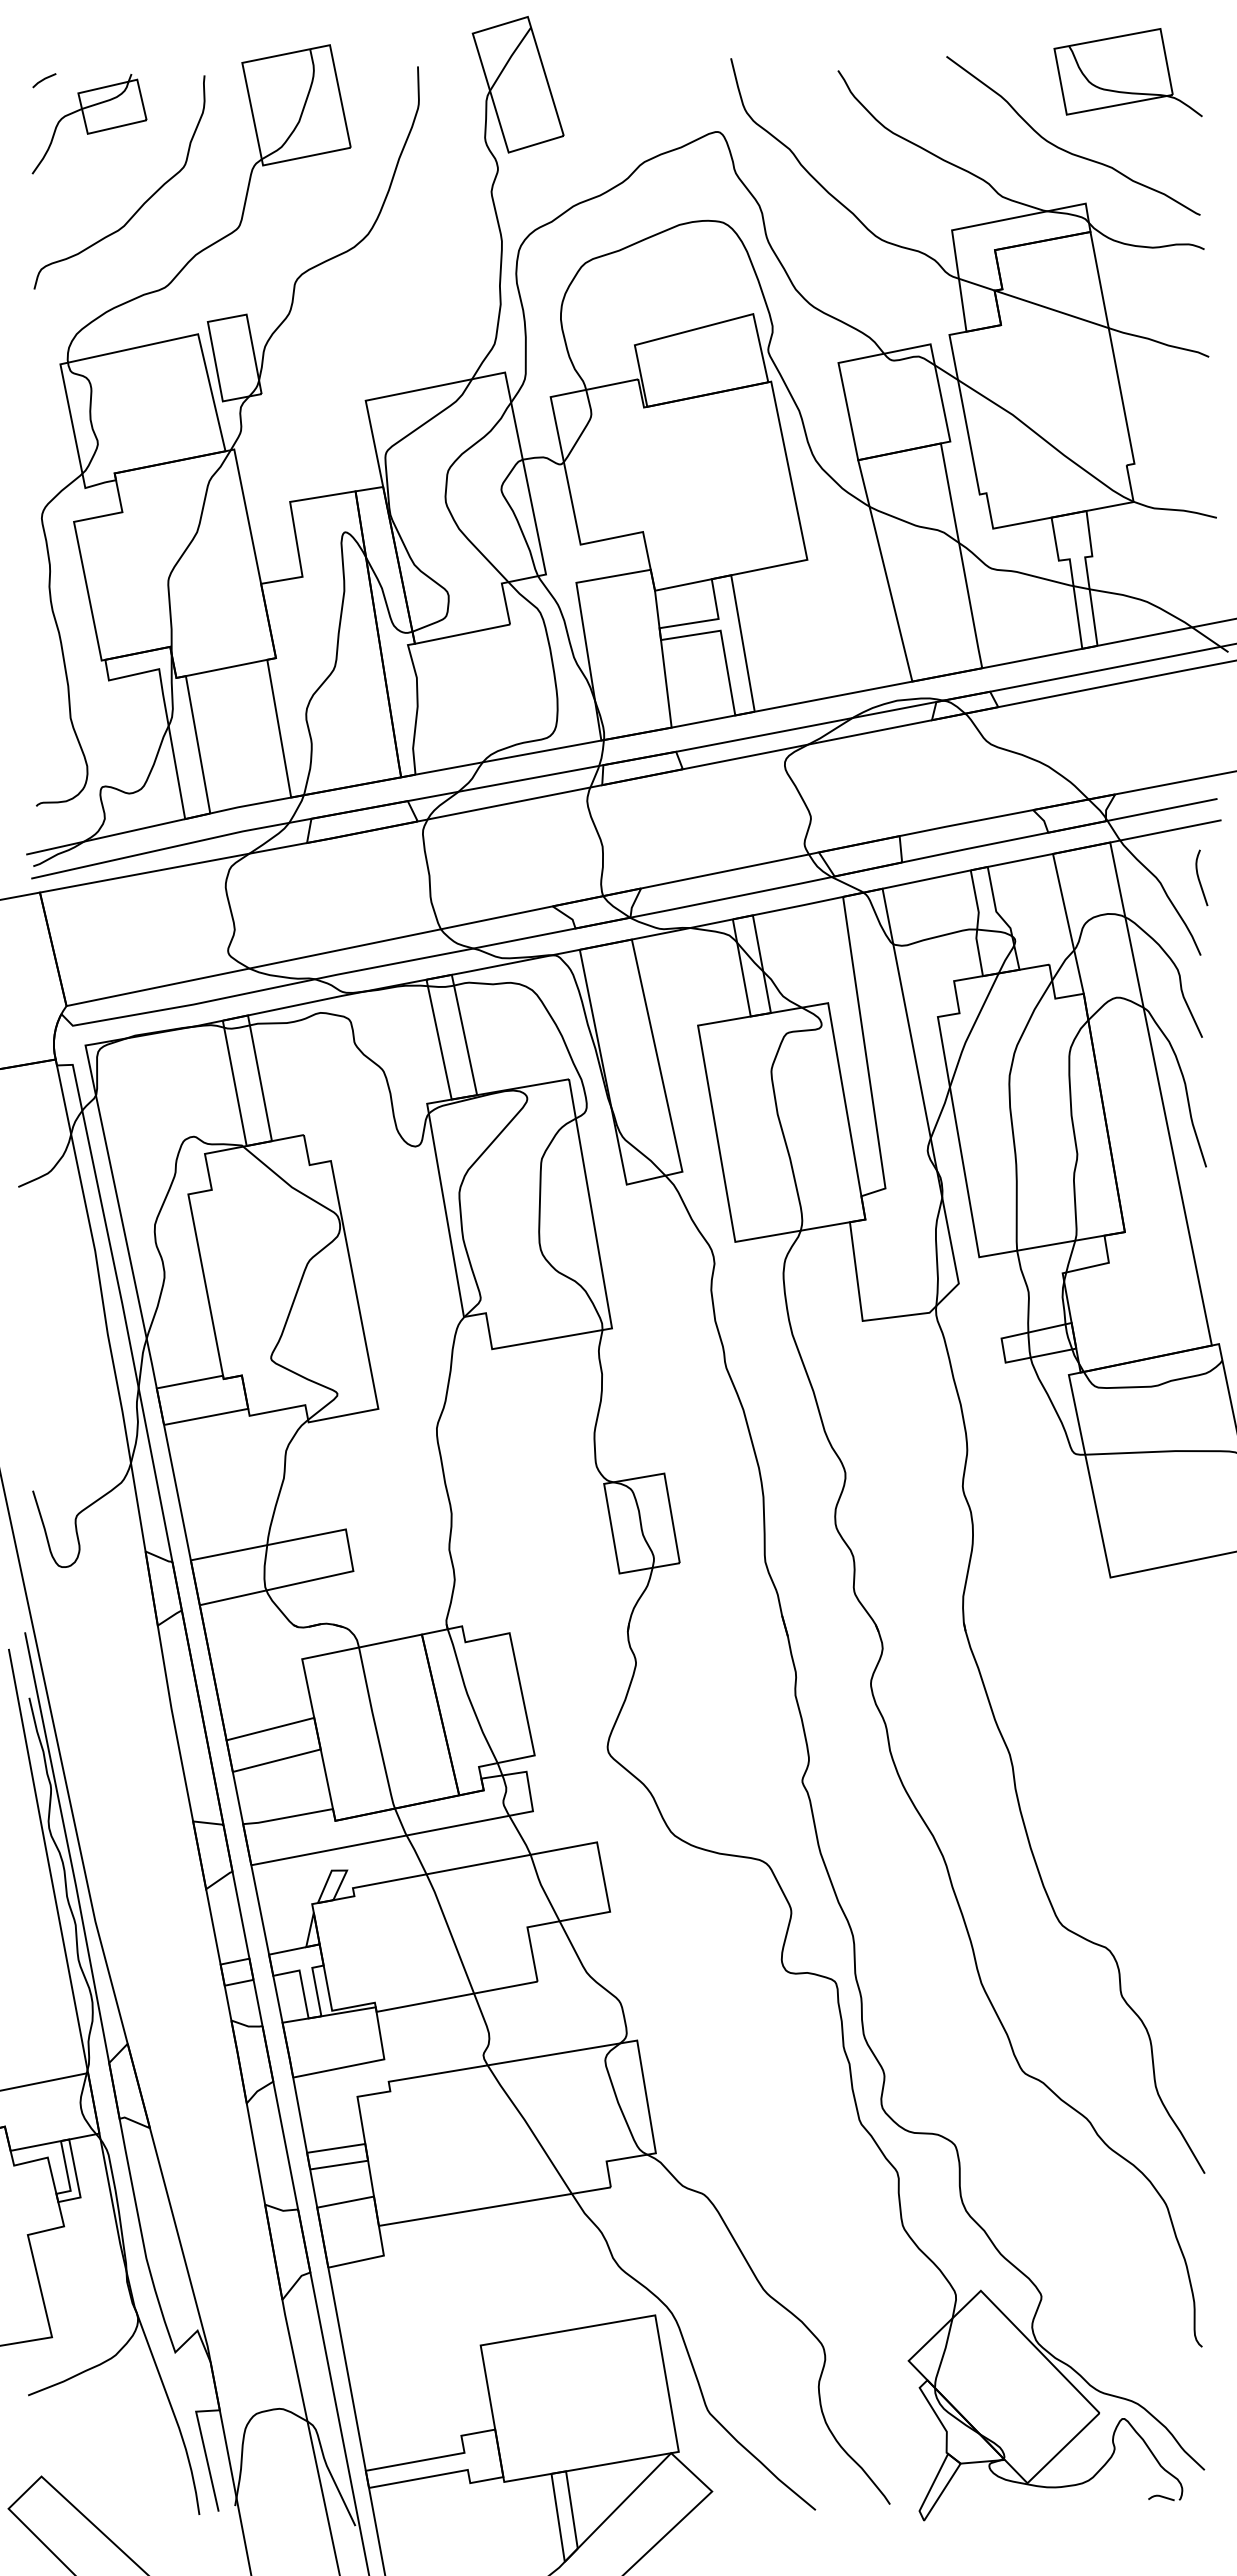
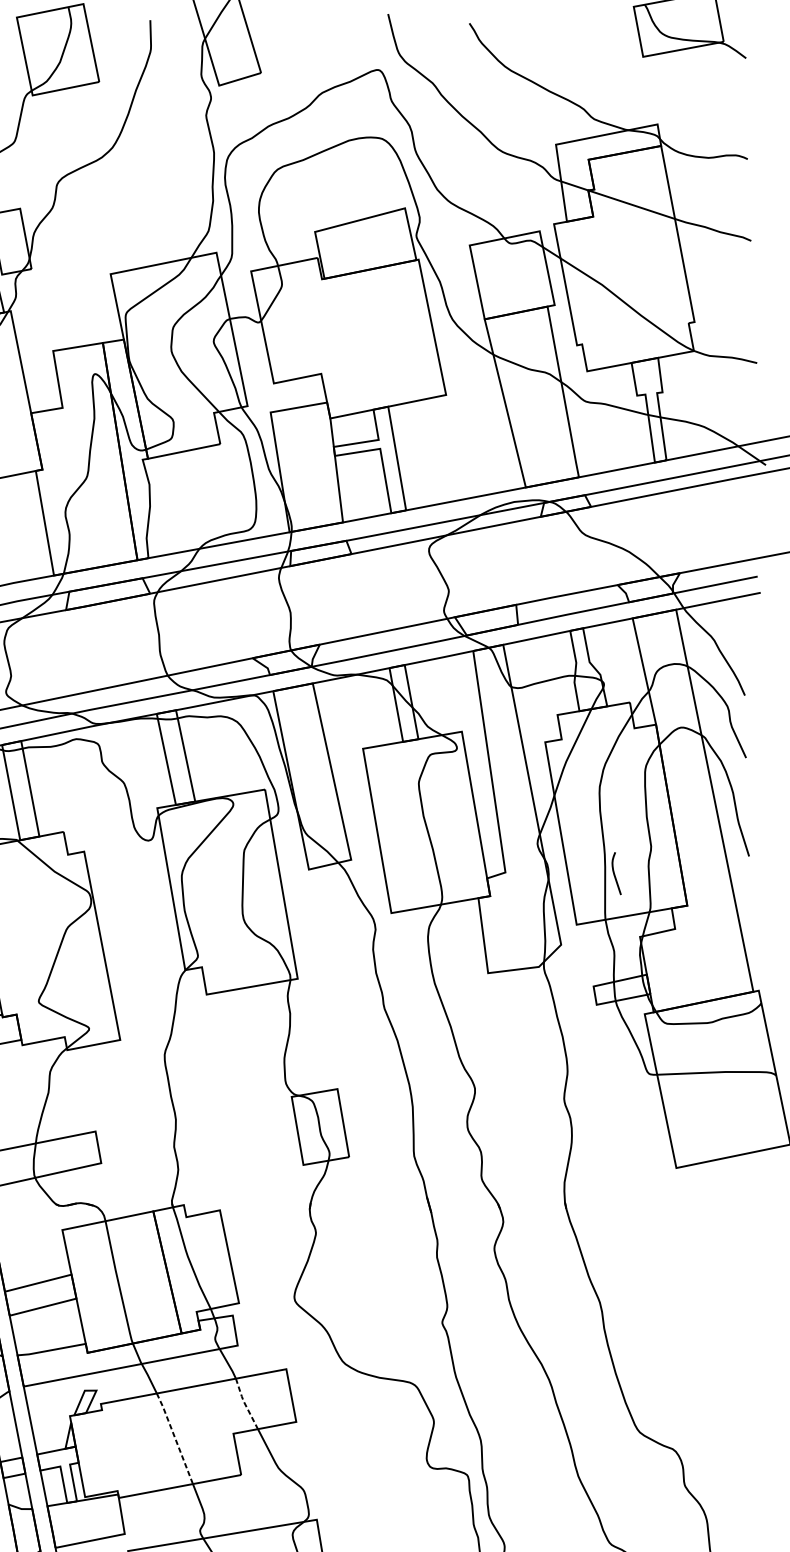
curve: (1067, 150) -> (643, 84), removed
curve: (1199, 877) -> (614, 873), moved
line: (542, 1887) -> (244, 1403), solid -> dashed
line: (450, 1933) -> (175, 1438), solid -> dashed

